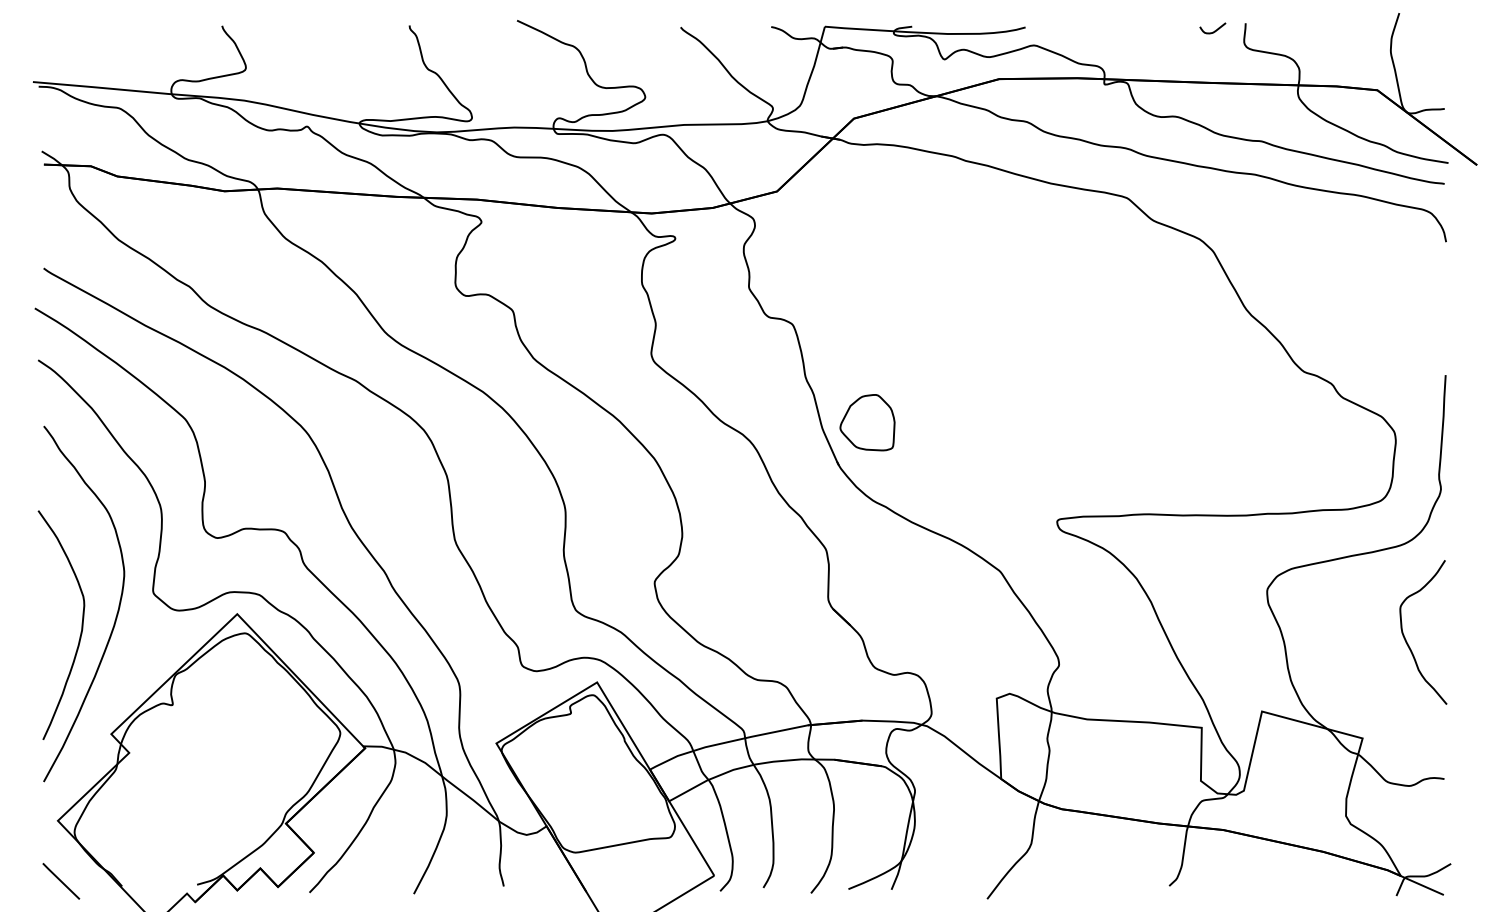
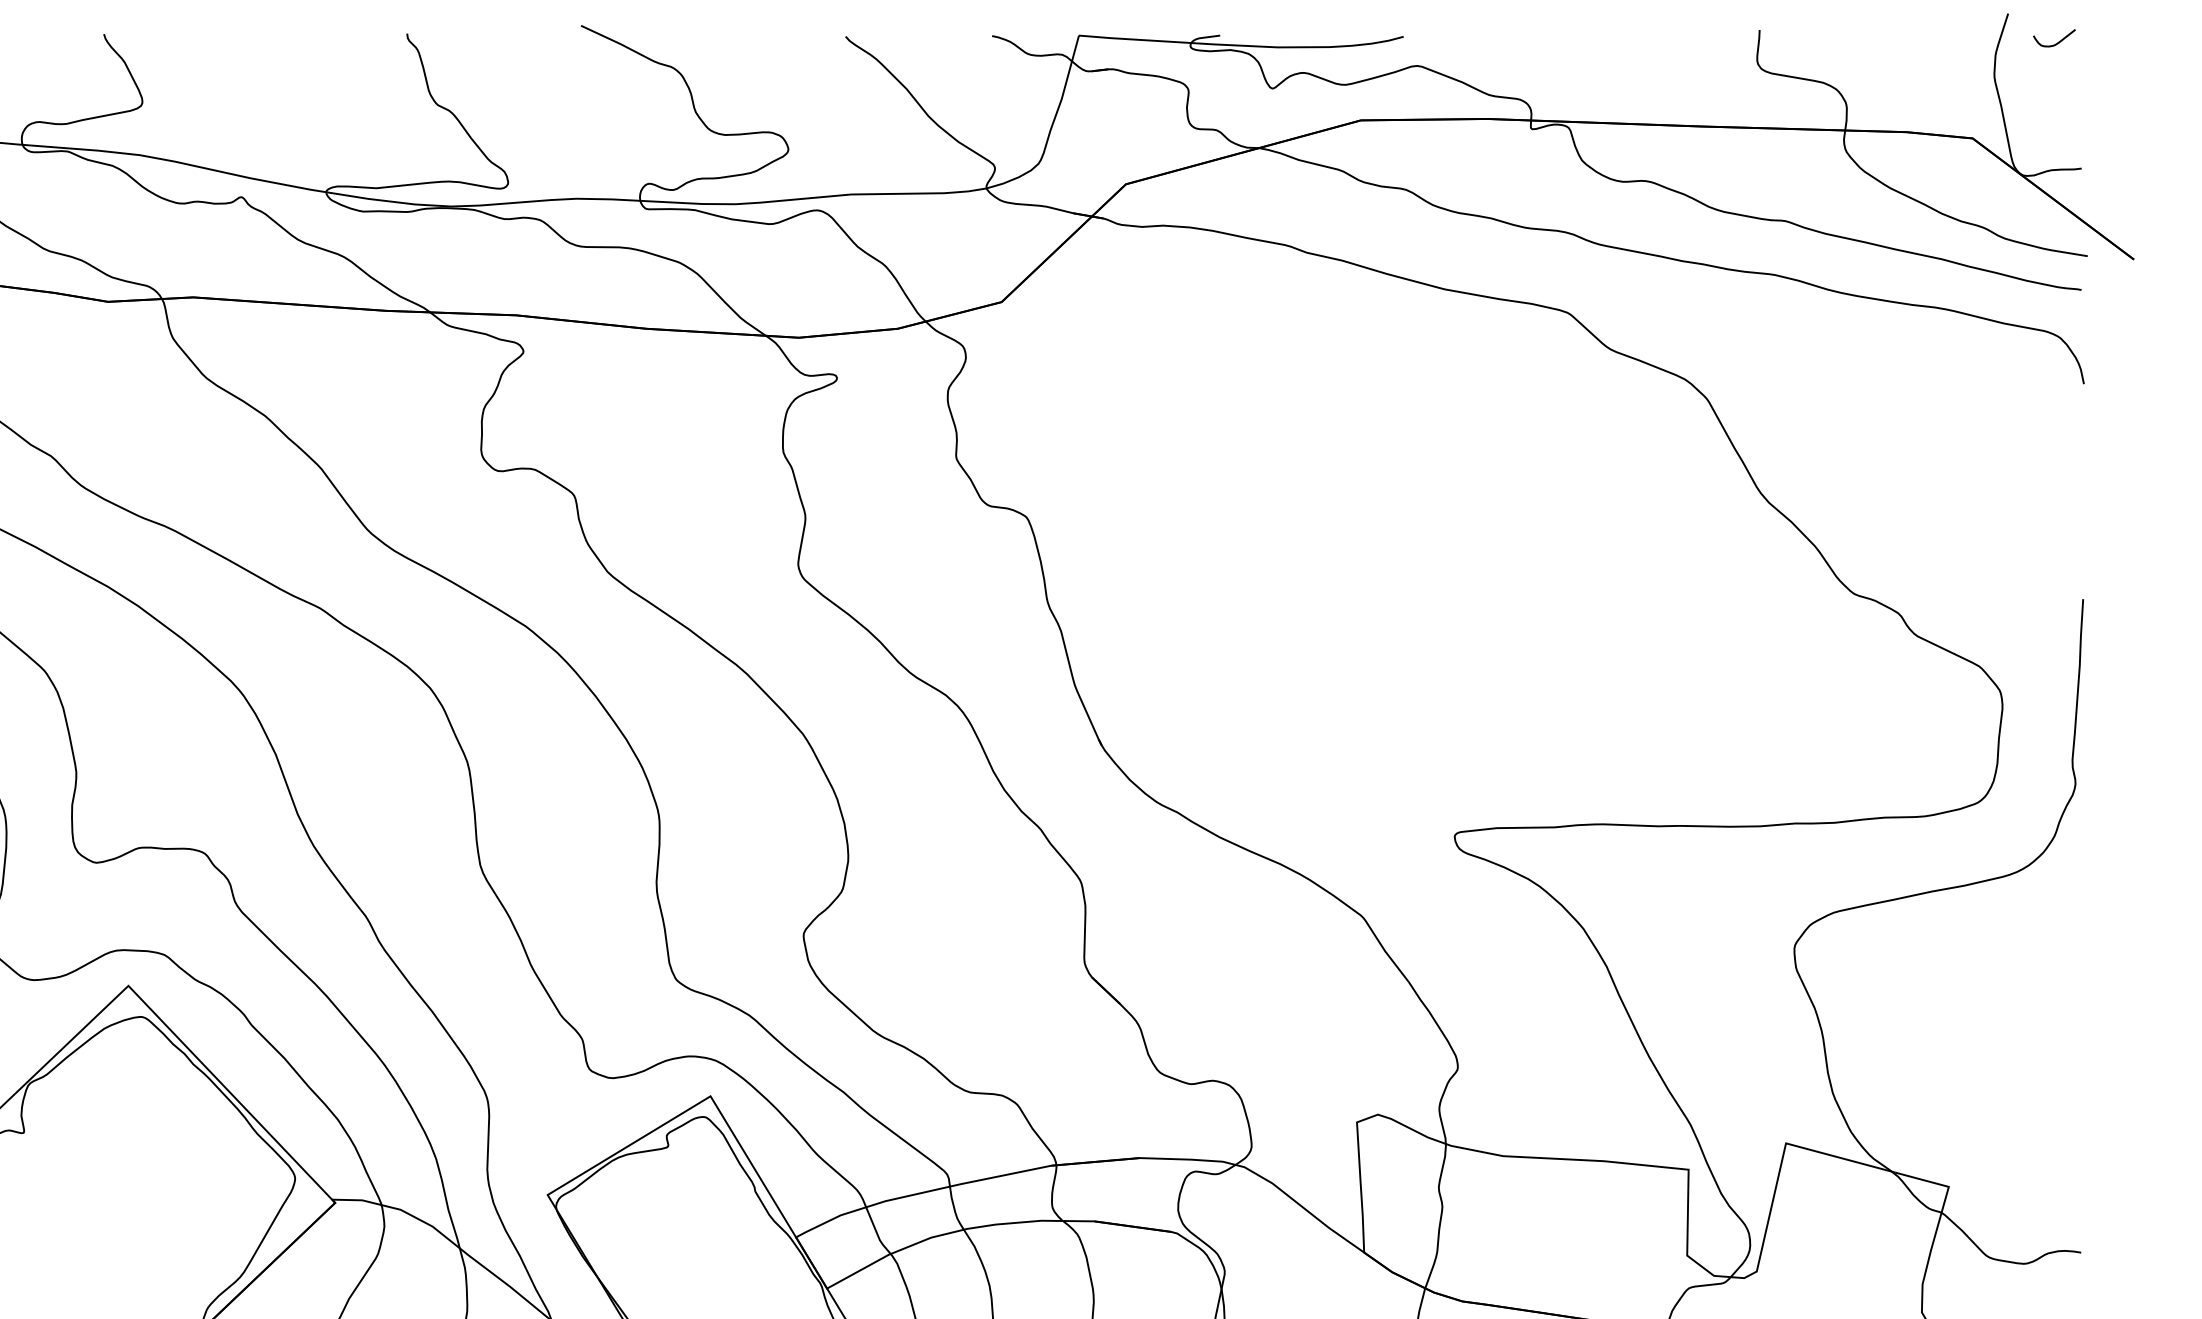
curve: (1214, 30) -> (2056, 41), moved
part: (867, 422) -> (1147, 675), removed
curve: (1407, 641) -> (2021, 1030), removed

